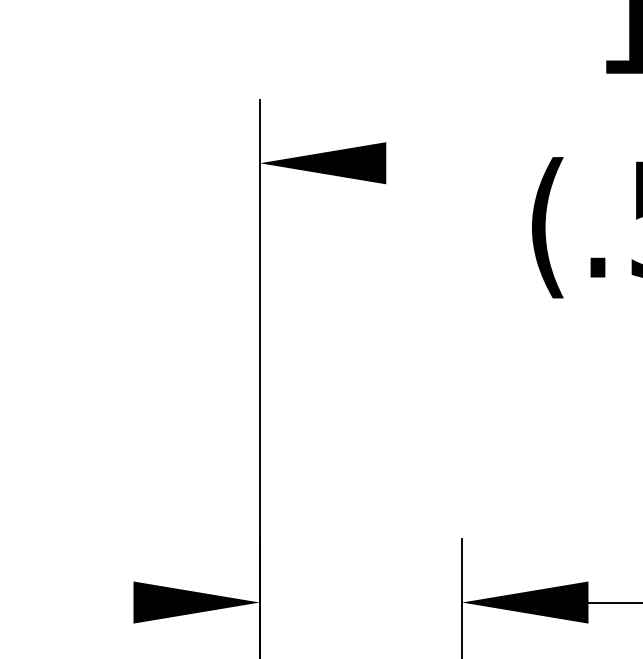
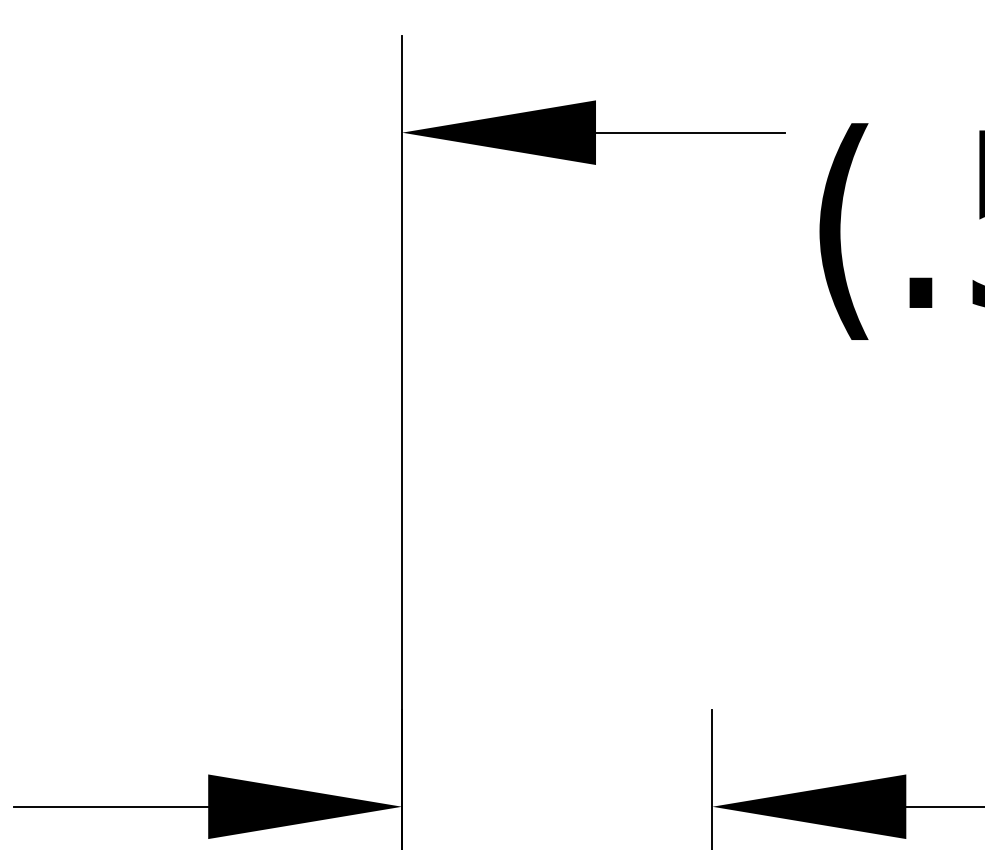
line: (447, 163) -> (690, 133), added
line: (70, 602) -> (111, 806), added

